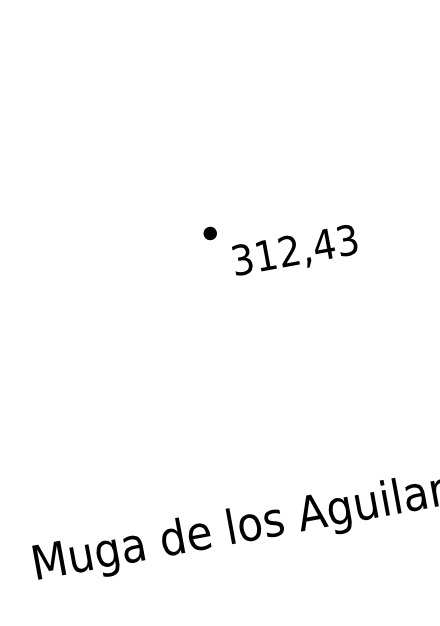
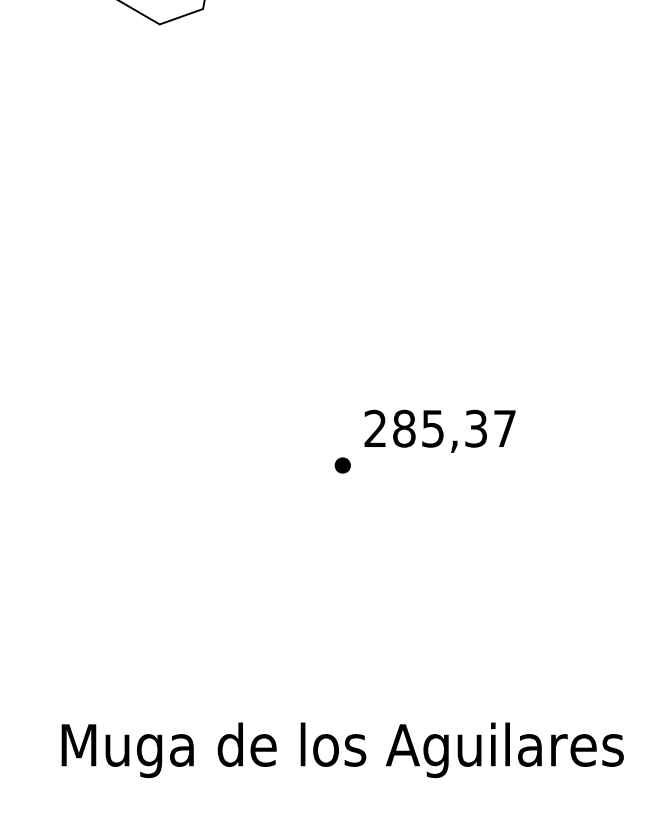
part: (210, 233) -> (342, 465), moved
text: (294, 249) -> (439, 428), 312,43 -> 285,37

